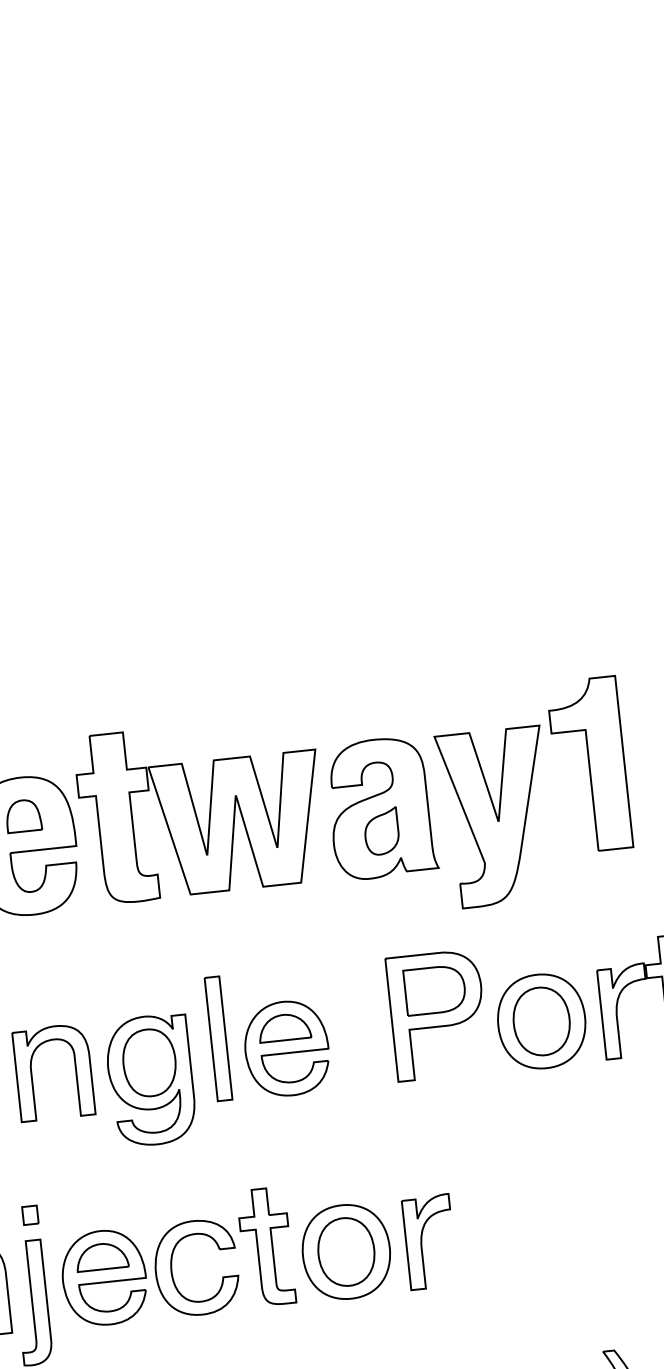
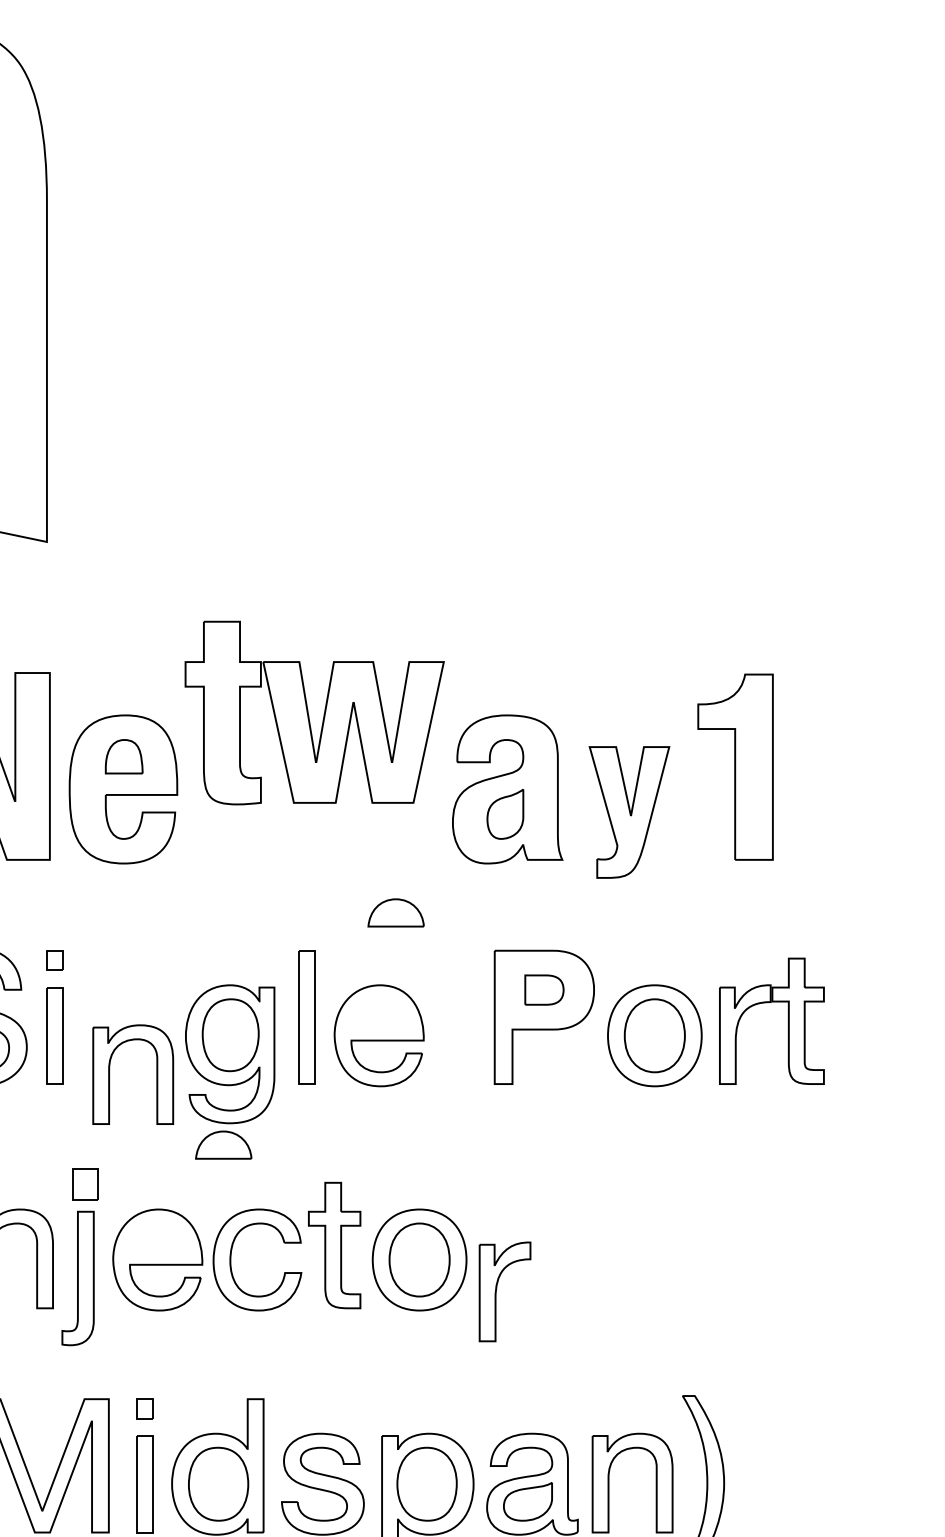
part: (200, 808) -> (314, 712), moved
part: (496, 817) -> (629, 812), size x0.7
part: (435, 989) -> (544, 989), size x0.6
part: (283, 1027) -> (395, 912), moved
part: (75, 1070) -> (156, 1074), moved
part: (30, 1215) -> (85, 1184), size x1.6
part: (422, 1239) -> (497, 1288), moved
part: (101, 1256) -> (223, 1144), moved

